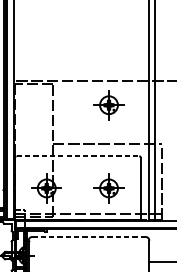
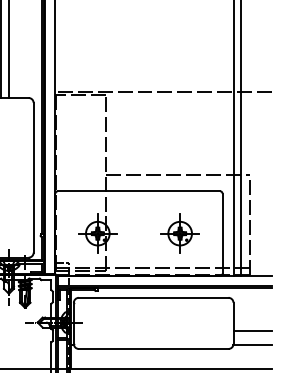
part: (108, 105) -> (179, 123), removed
line: (78, 156) -> (139, 191), dashed -> solid
line: (88, 236) -> (153, 297), dashed -> solid

